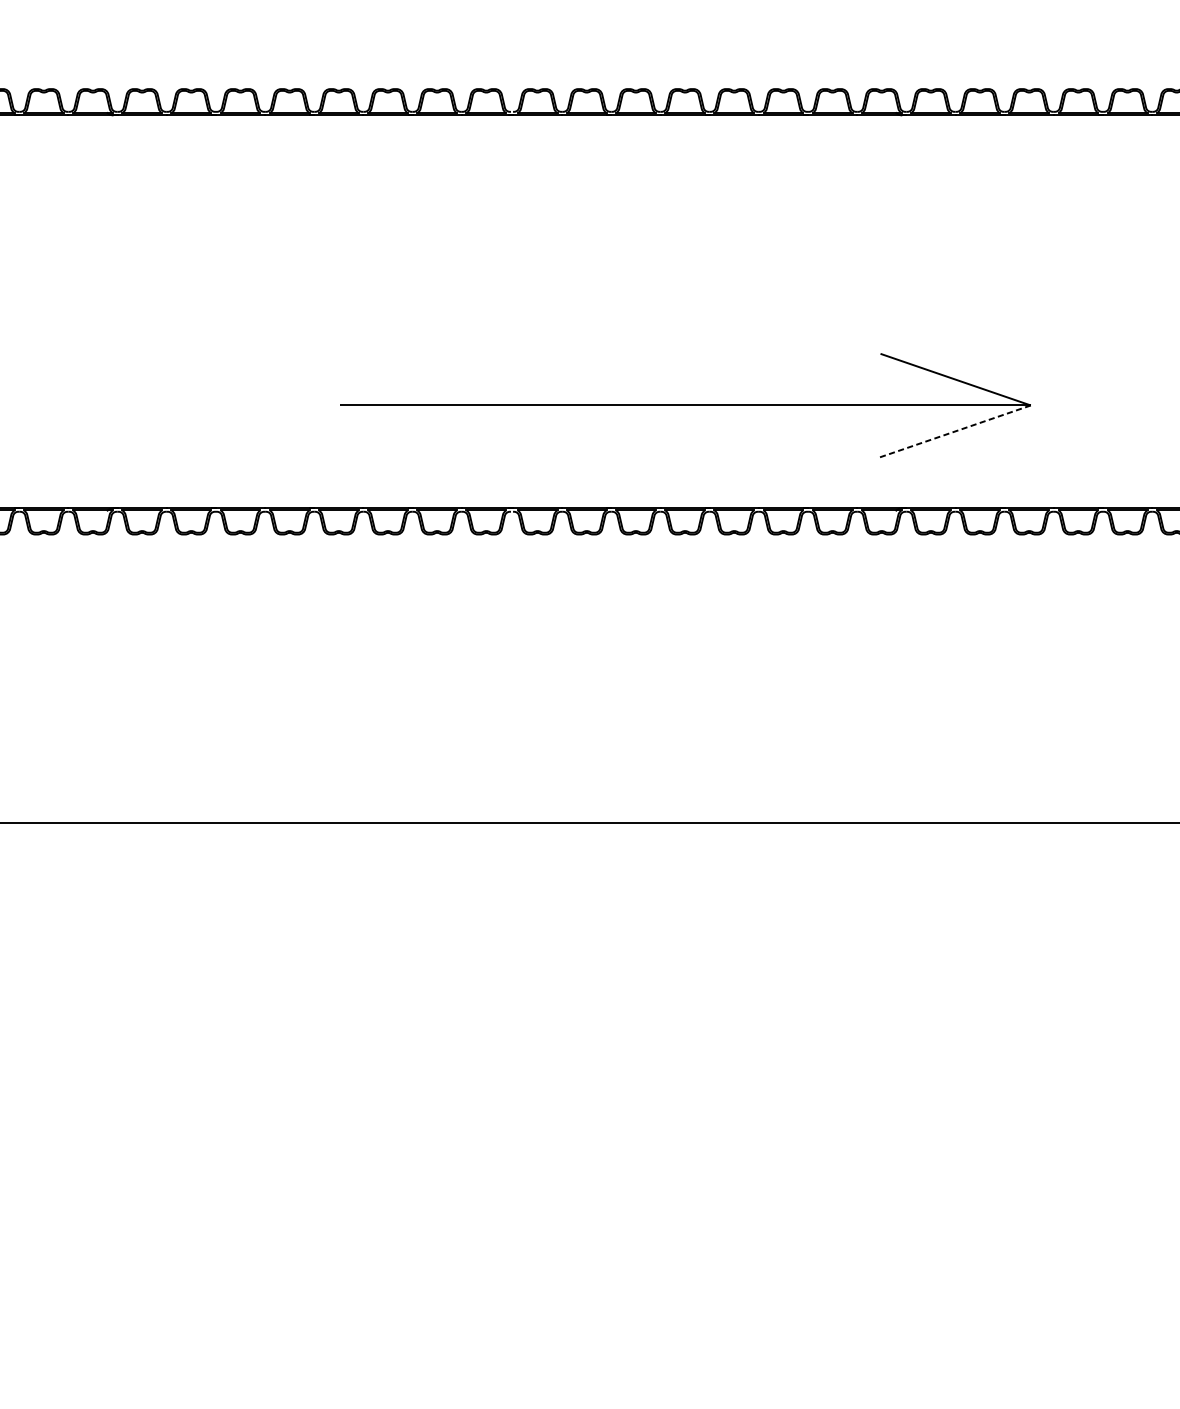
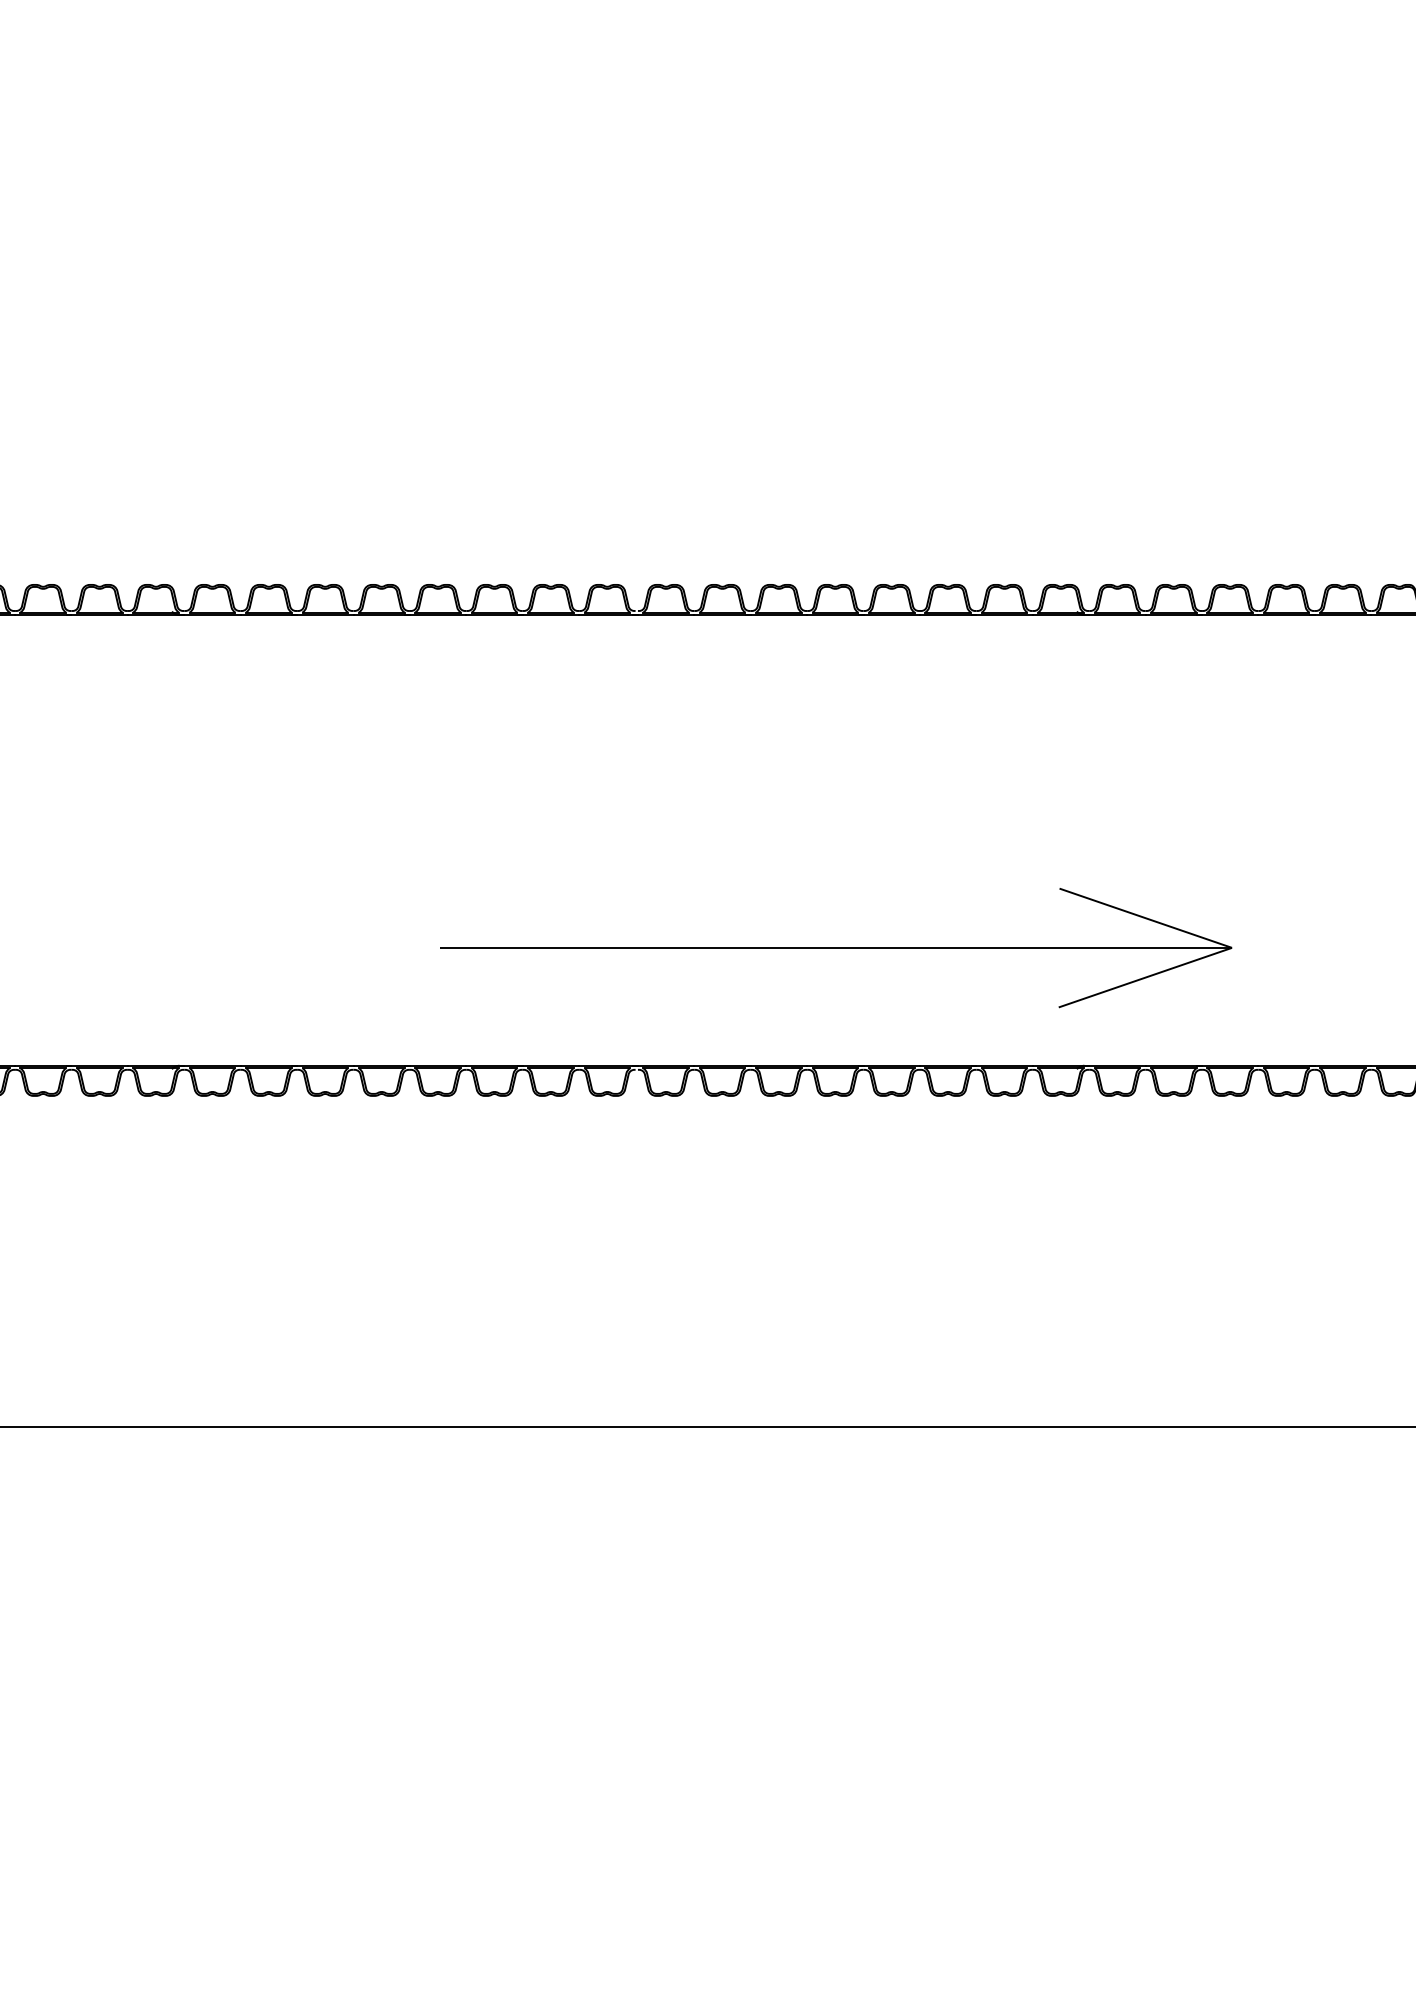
line: (955, 431) -> (1145, 977), dashed -> solid

